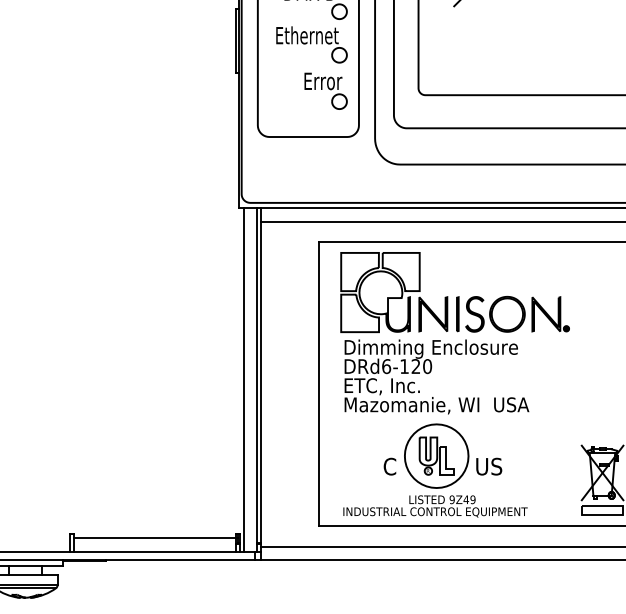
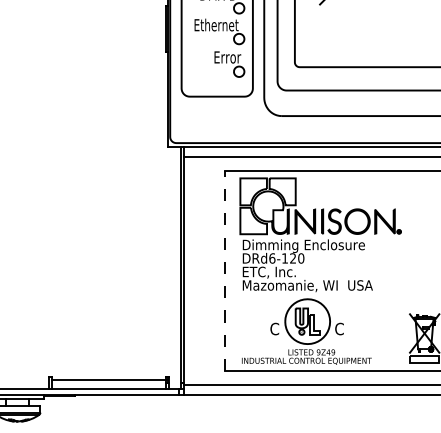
line: (243, 379) -> (171, 267), removed
line: (318, 383) -> (224, 270), solid -> dashed
text: (488, 465) -> (344, 328), US -> C

